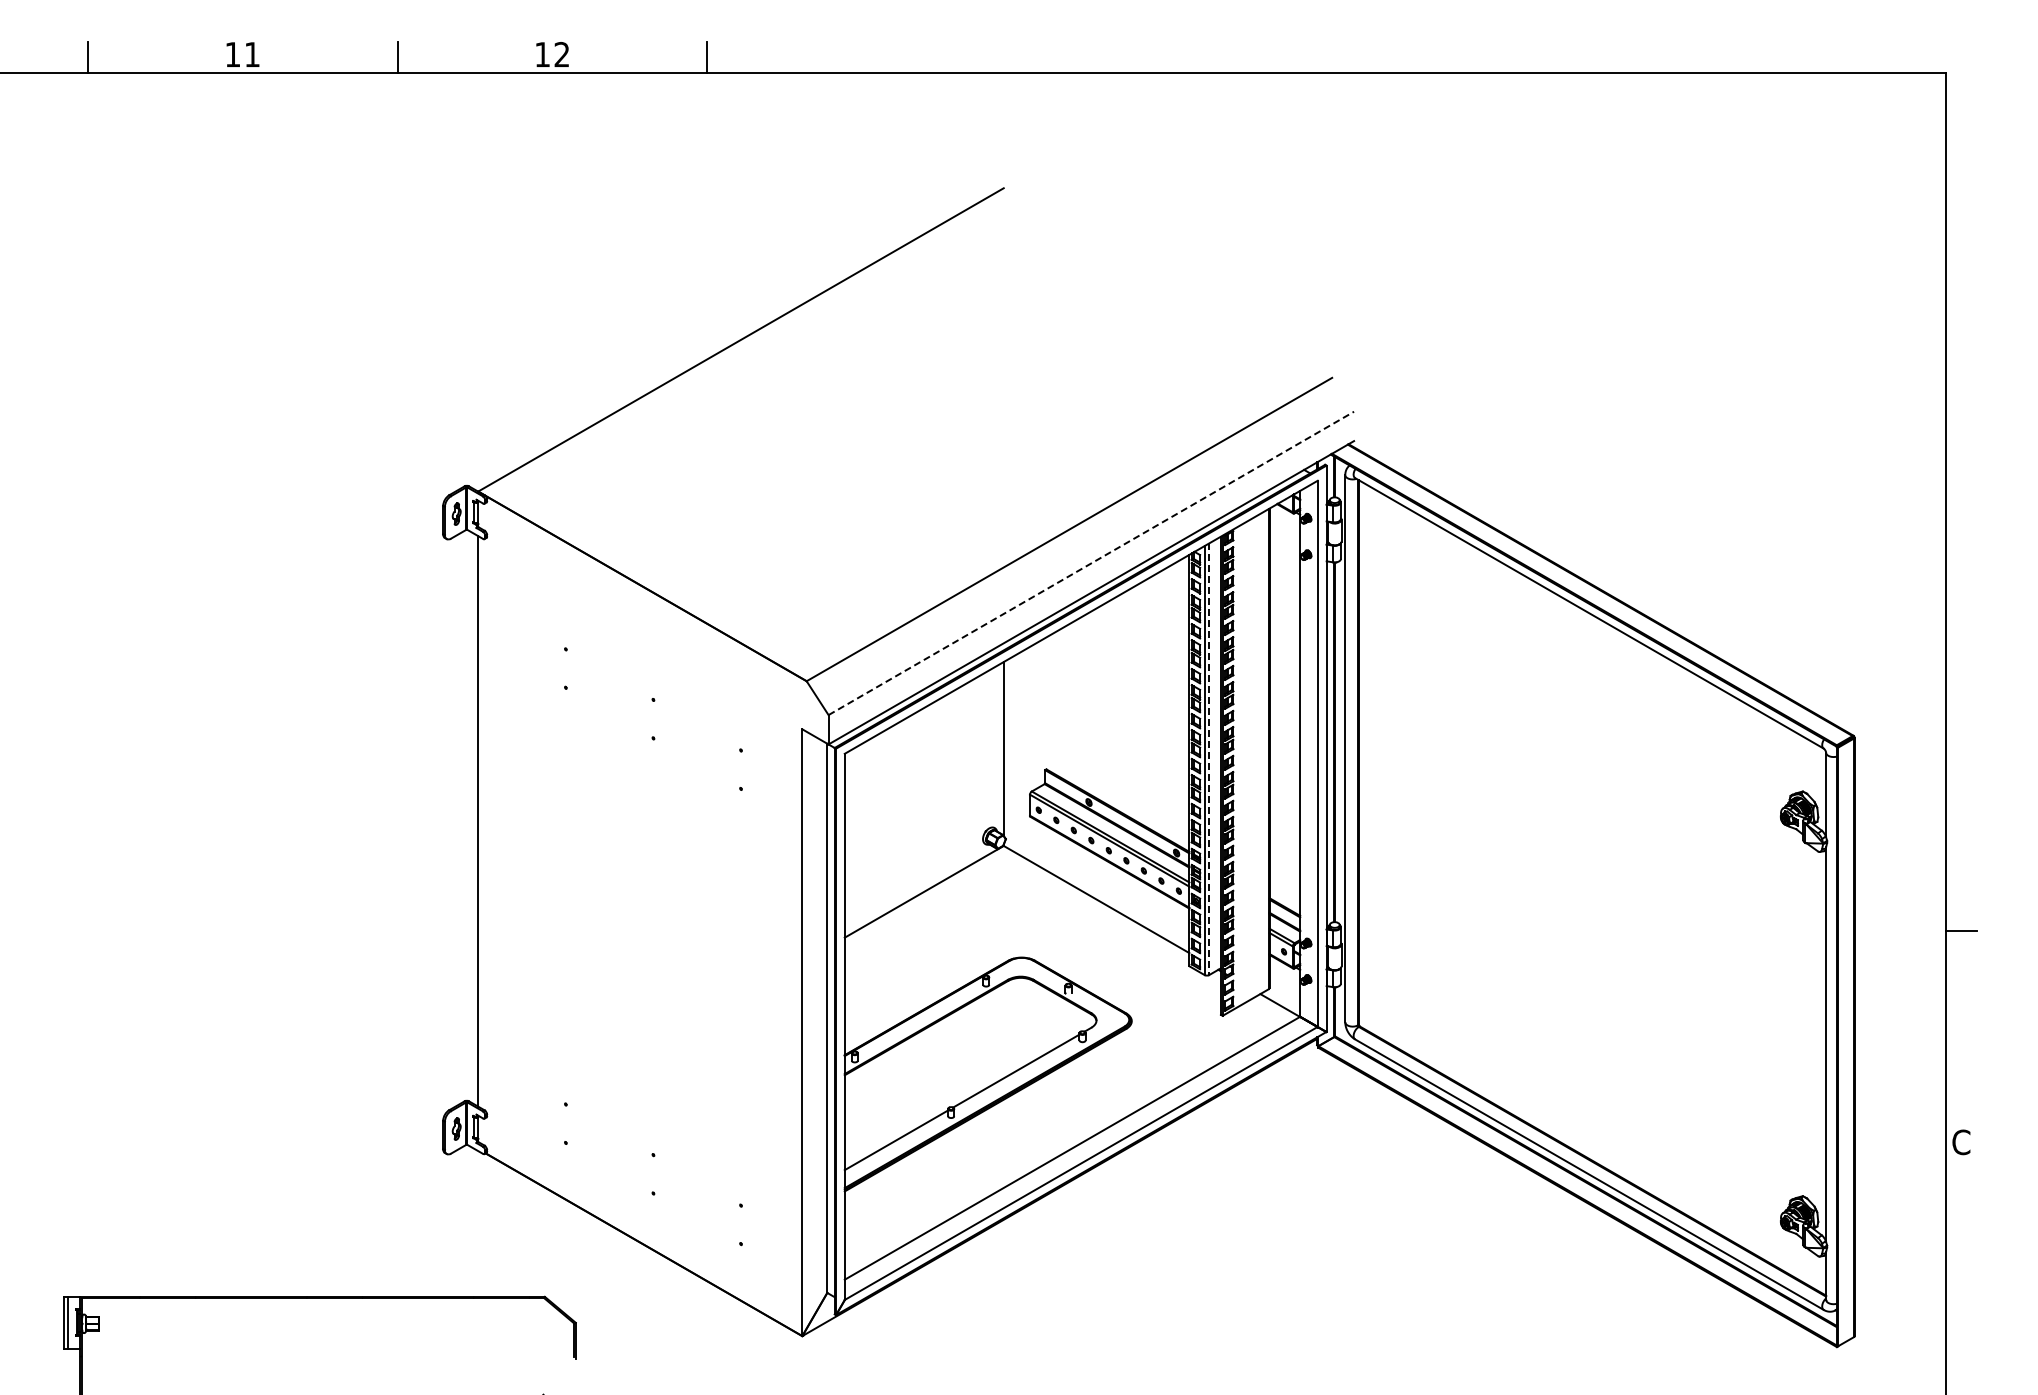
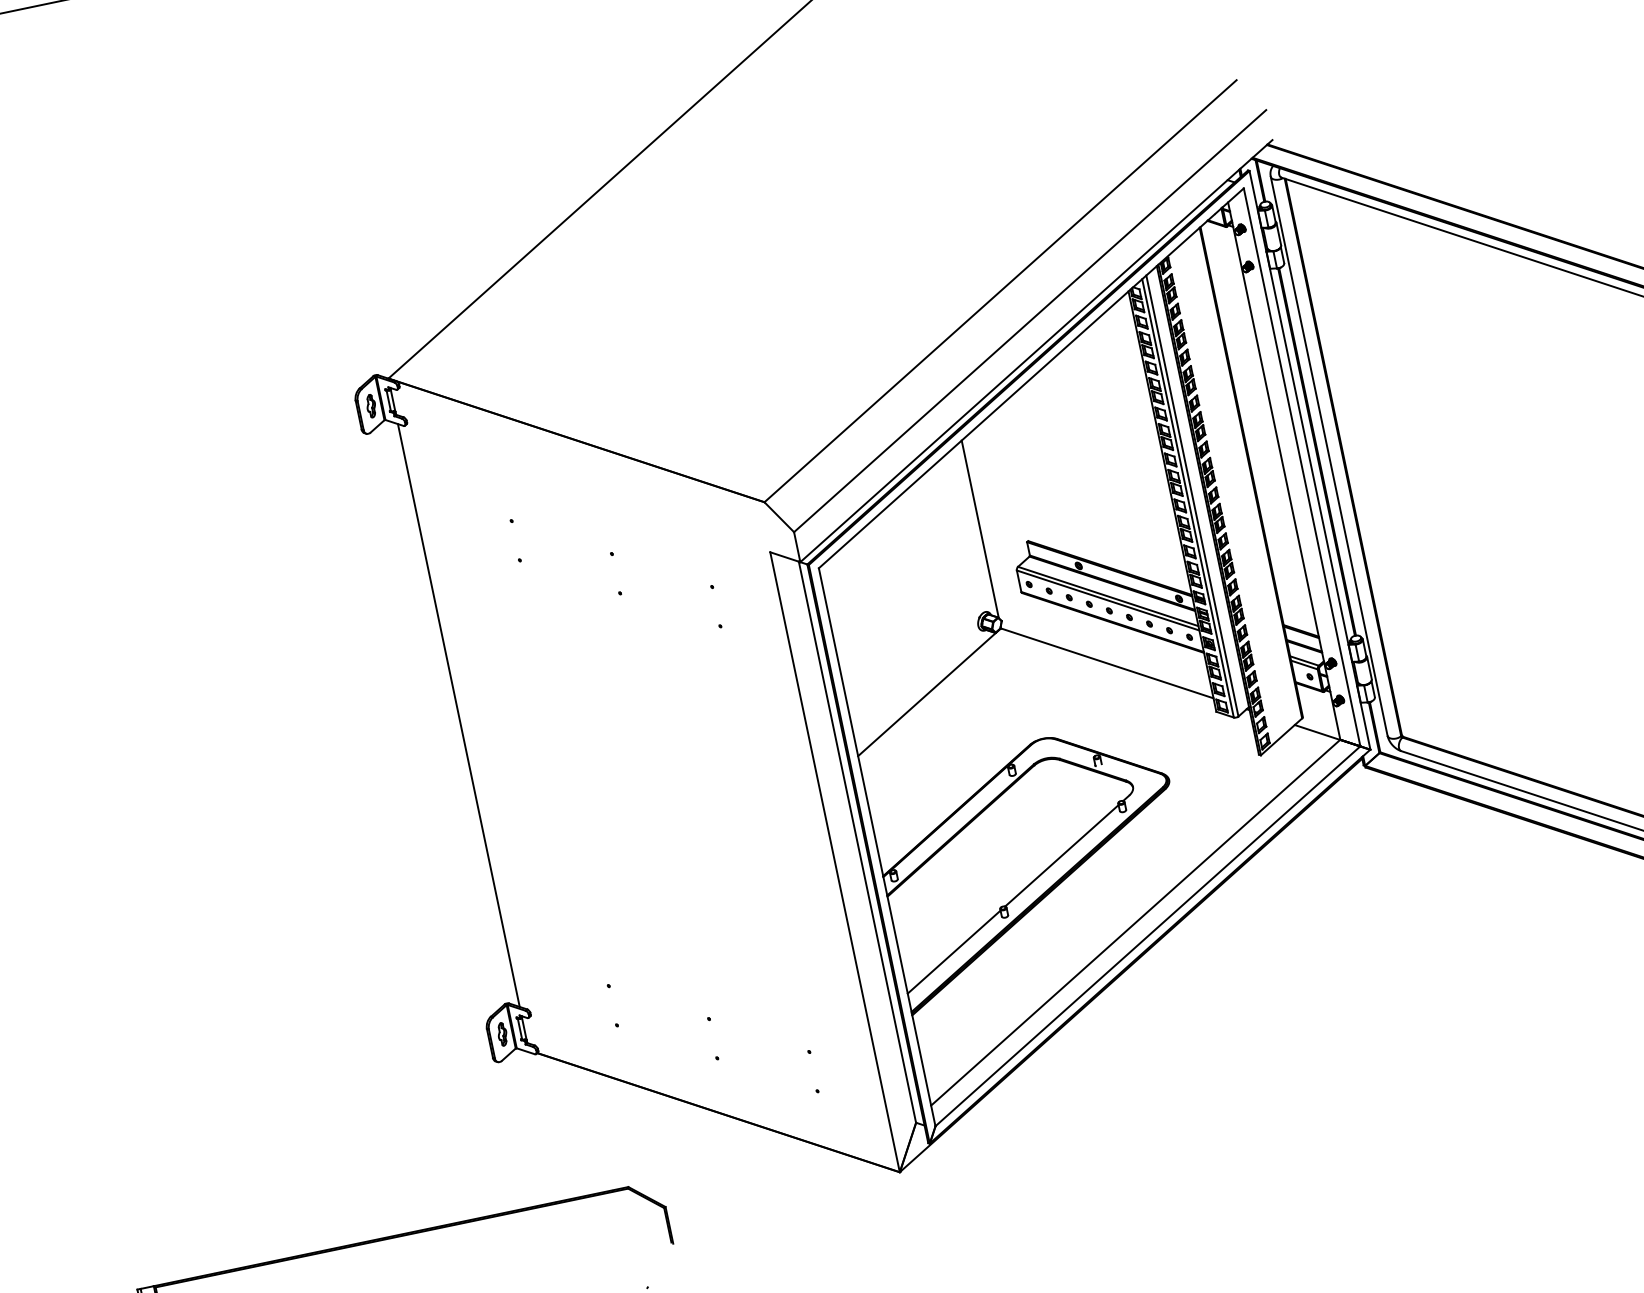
line: (1091, 563) -> (1030, 321), dashed -> solid
line: (1209, 759) -> (1192, 496), dashed -> solid

